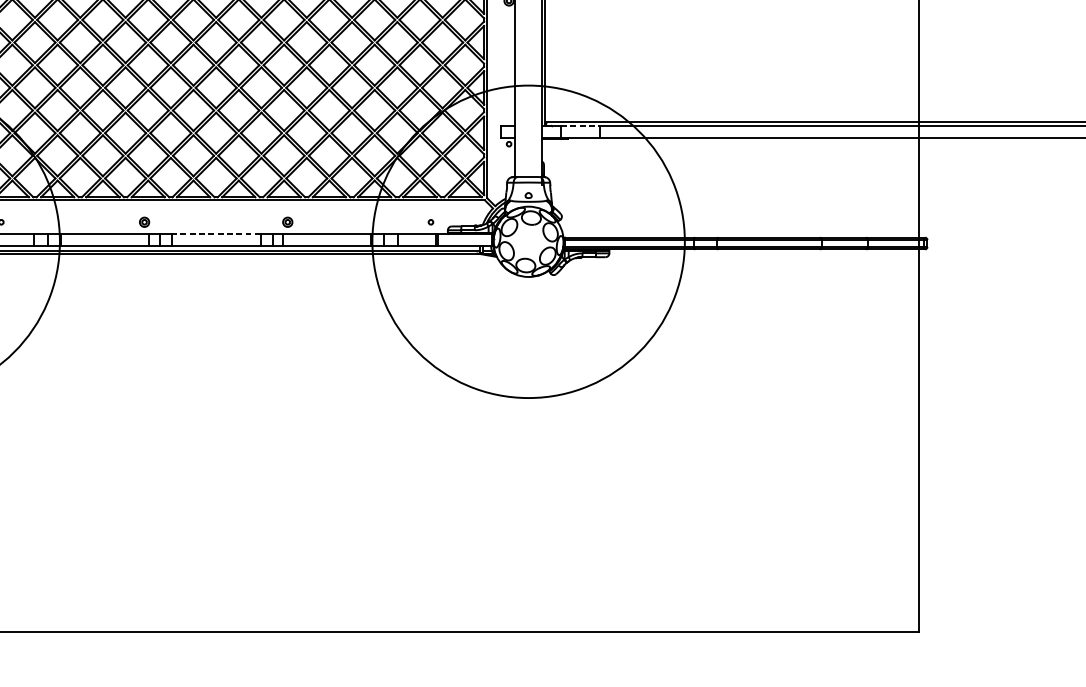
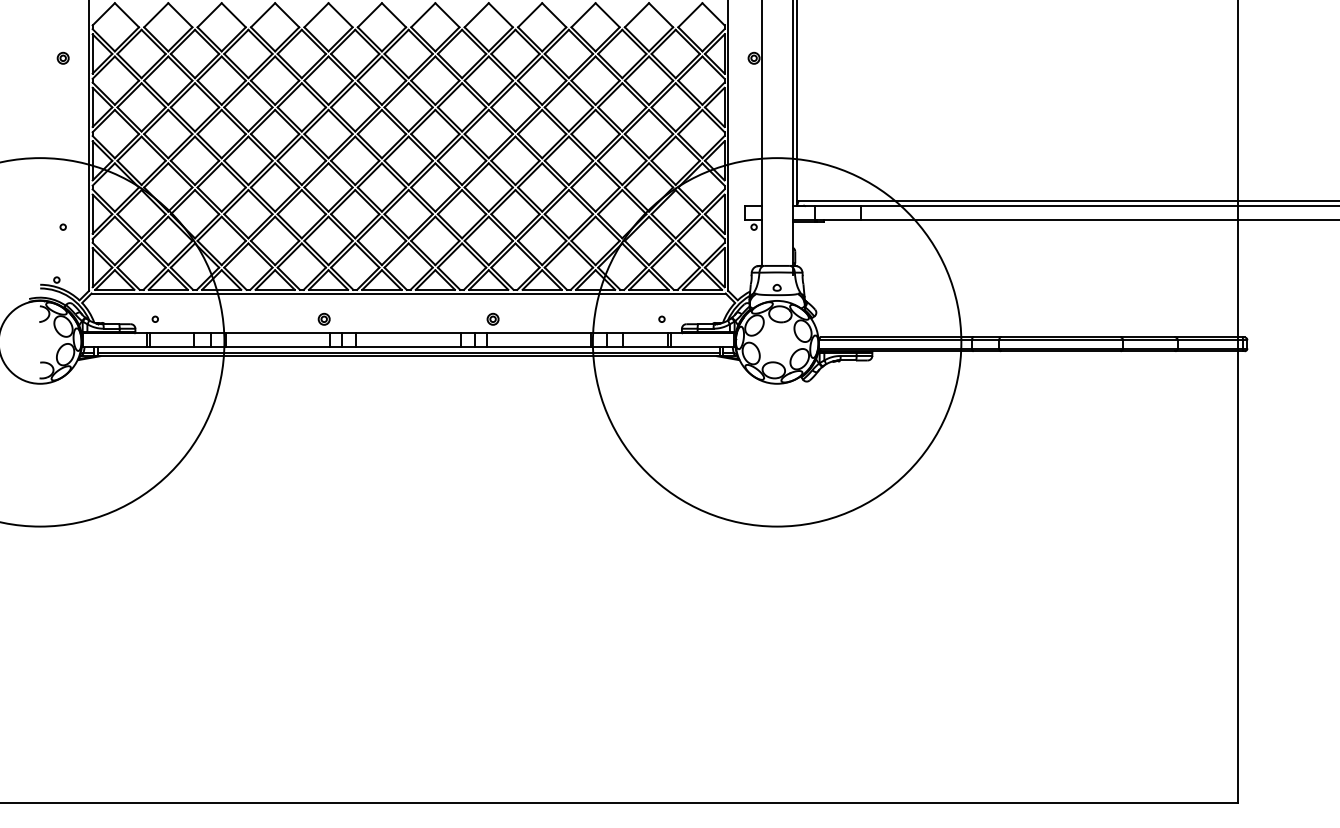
line: (580, 126) -> (838, 206), dashed -> solid
line: (216, 234) -> (408, 333), dashed -> solid

